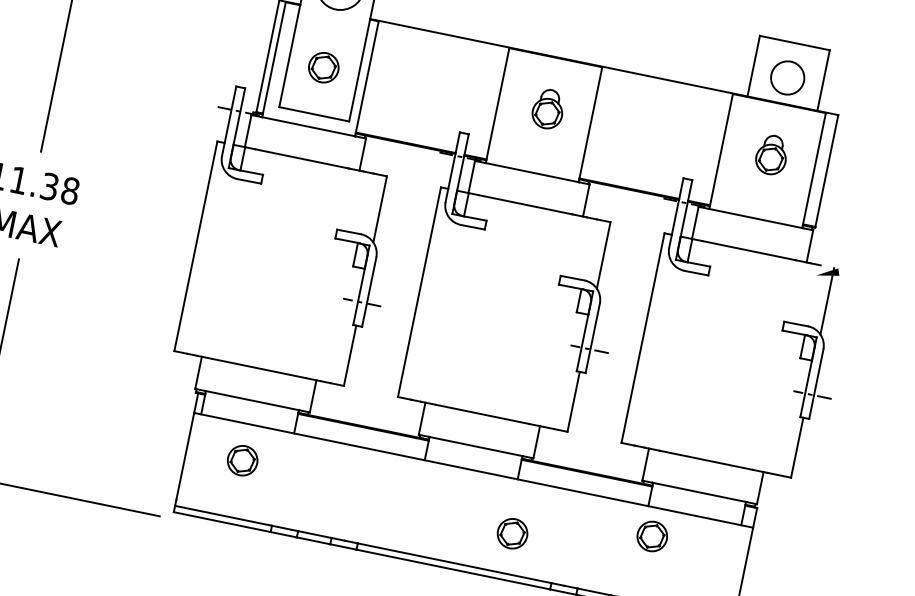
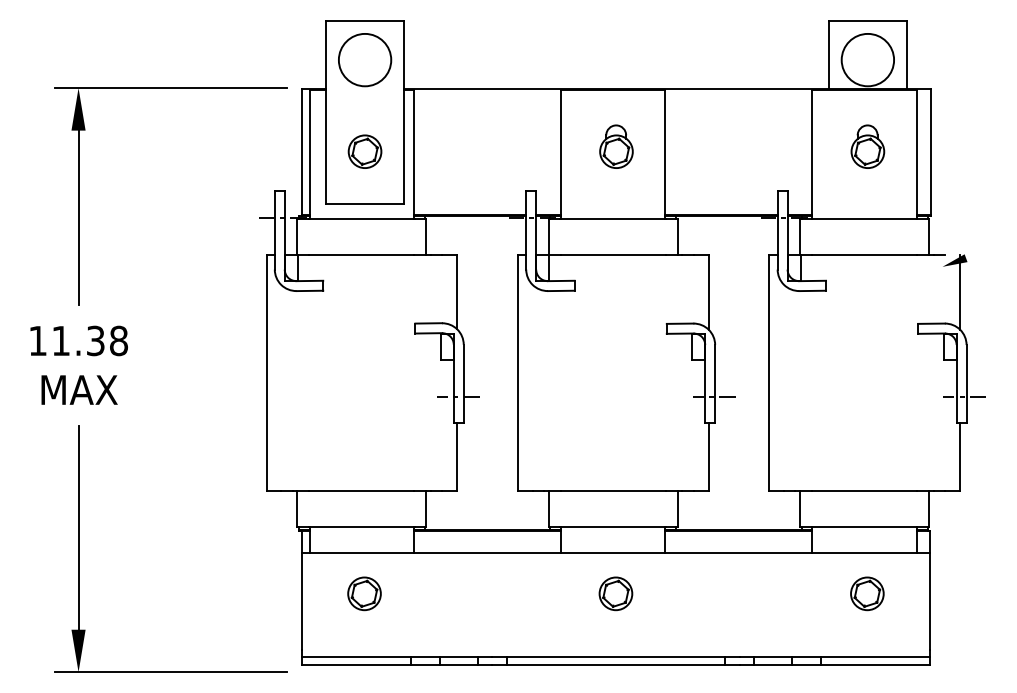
circle: (787, 77) -> (867, 59), size x1.43
part: (512, 533) -> (615, 593), moved
part: (652, 536) -> (867, 593), moved

